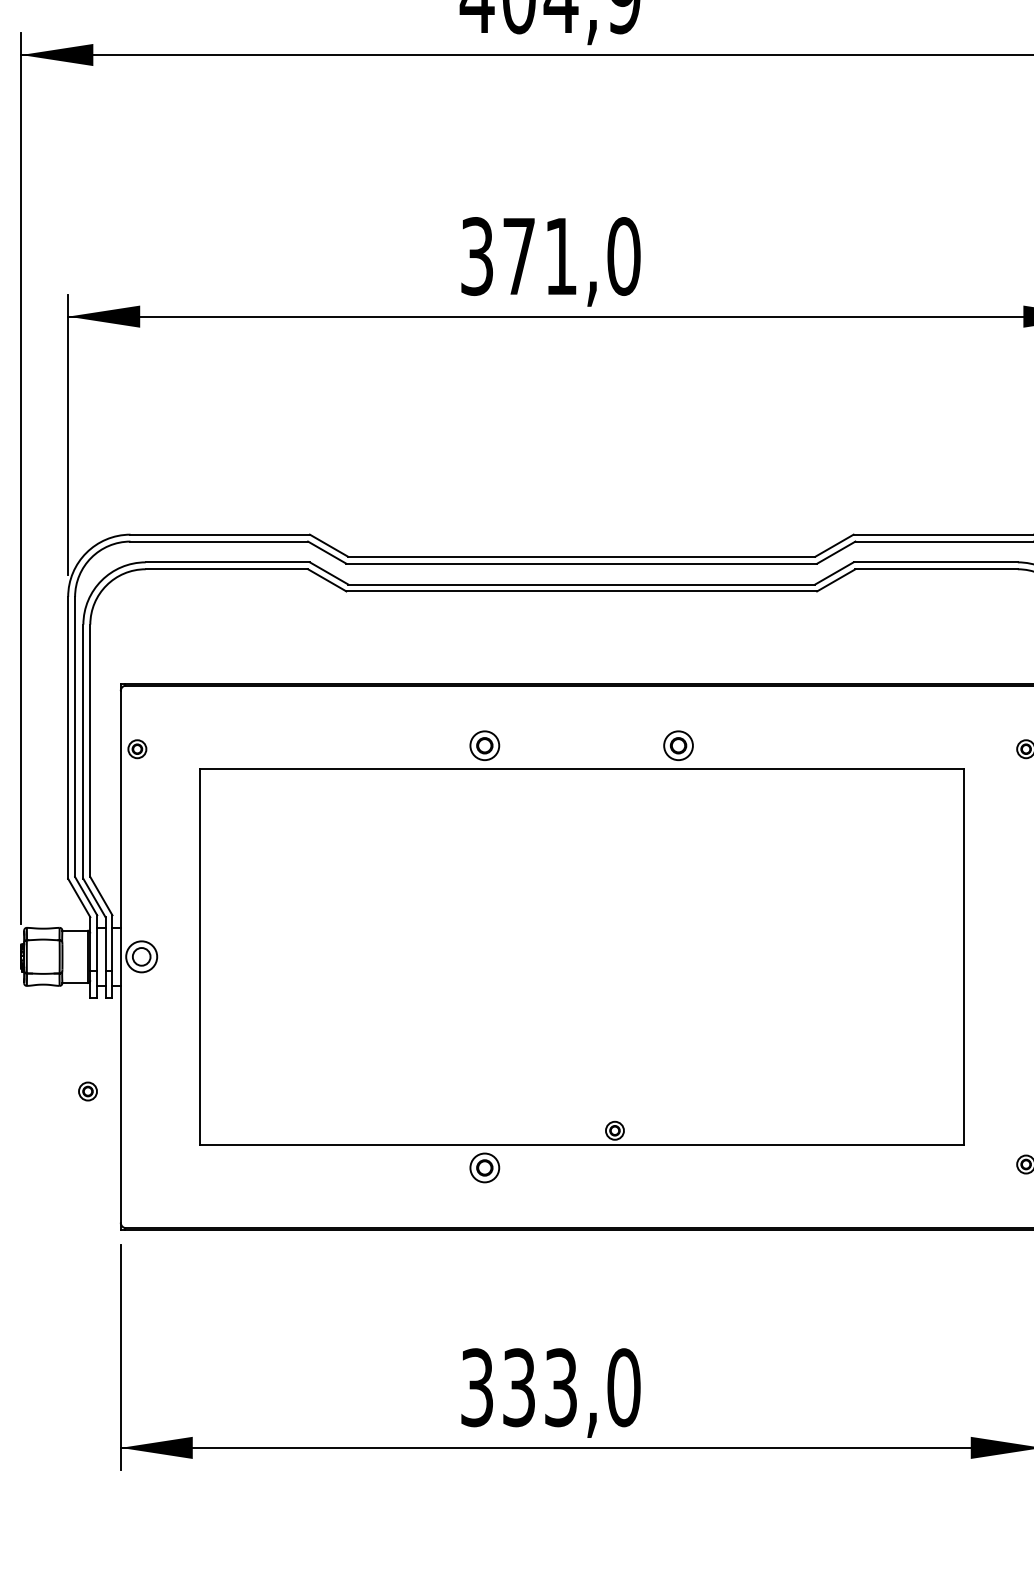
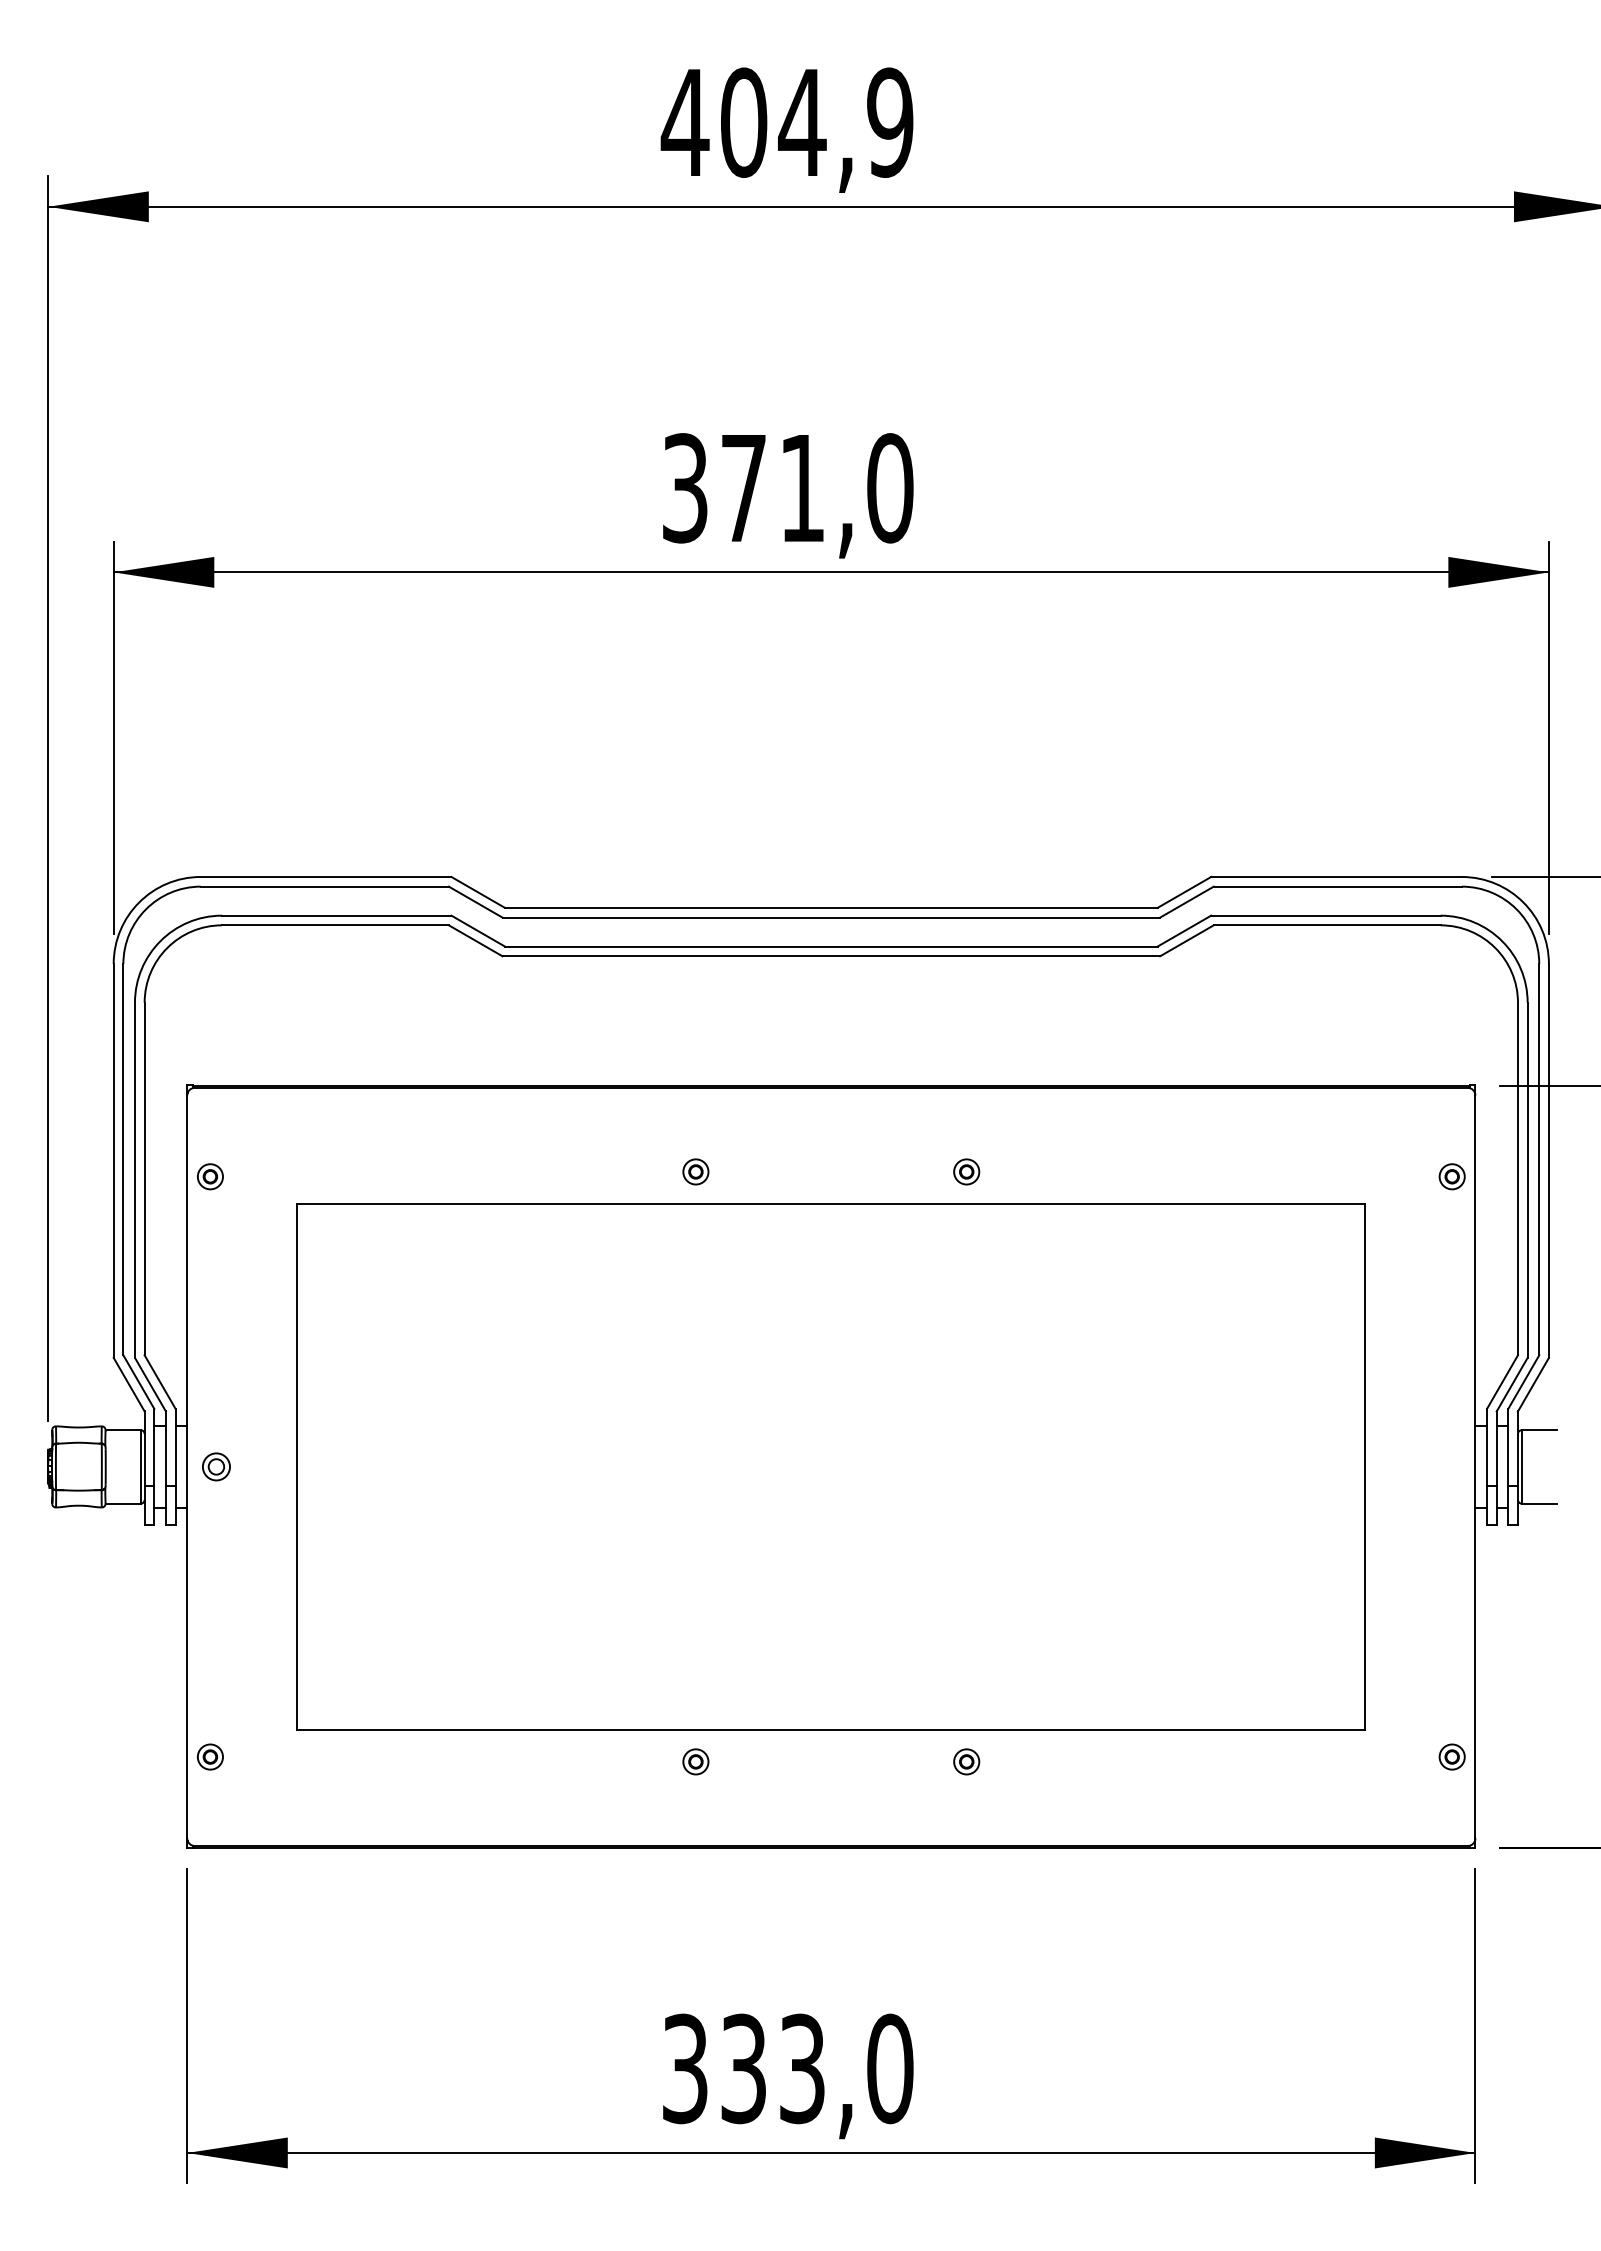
part: (484, 745) -> (695, 1171), size x0.62
part: (678, 745) -> (966, 1171), size x0.62
part: (141, 956) -> (216, 1466), size x0.62
part: (88, 1091) -> (210, 1756), moved
part: (614, 1130) -> (966, 1761), moved
part: (484, 1167) -> (695, 1761), size x0.62

